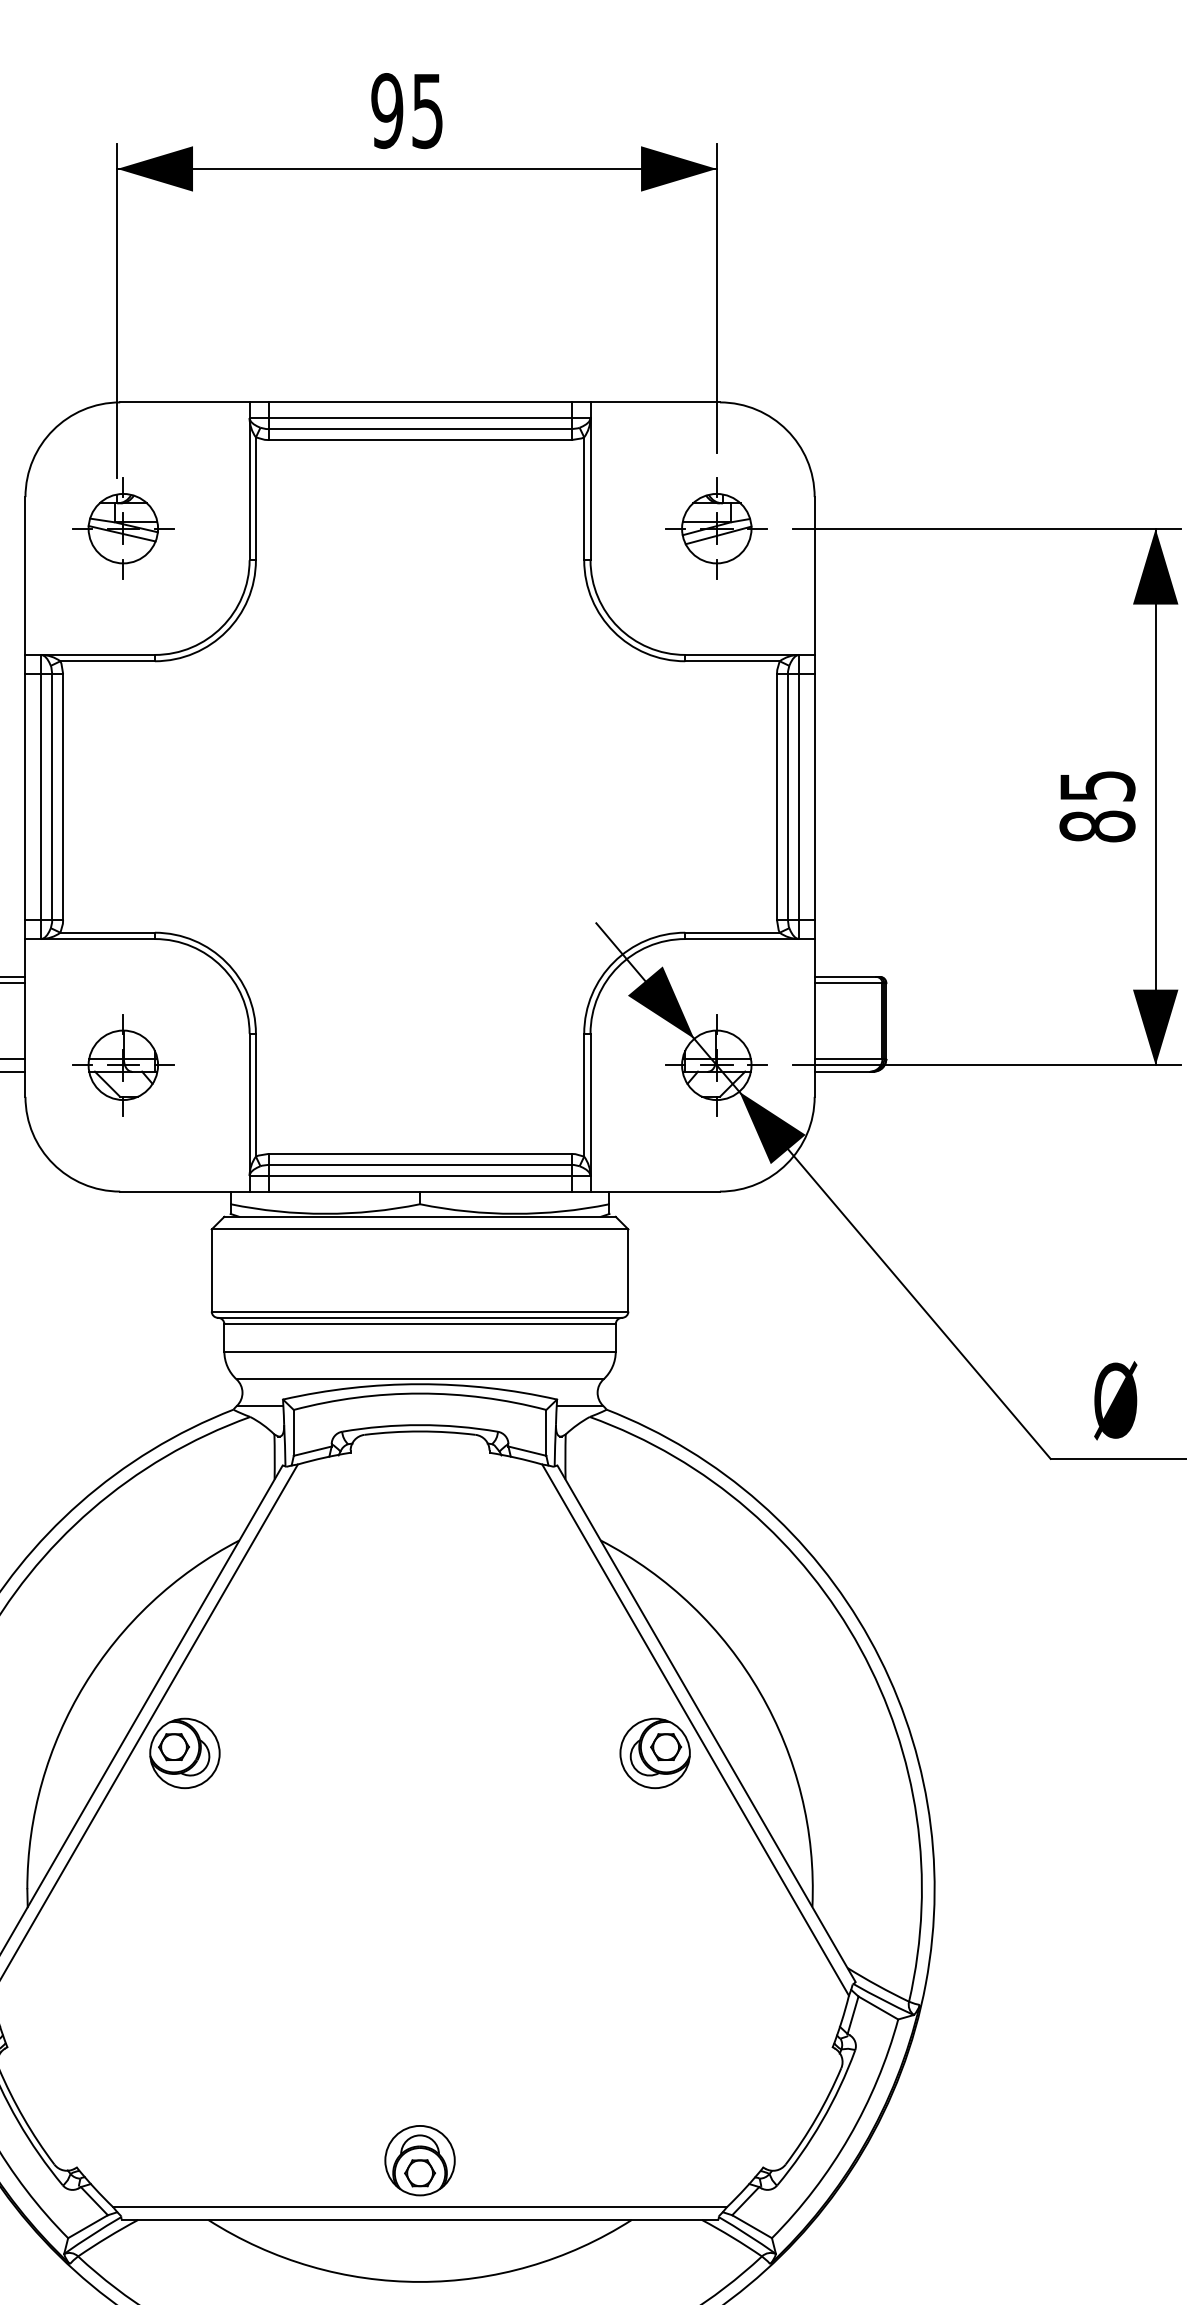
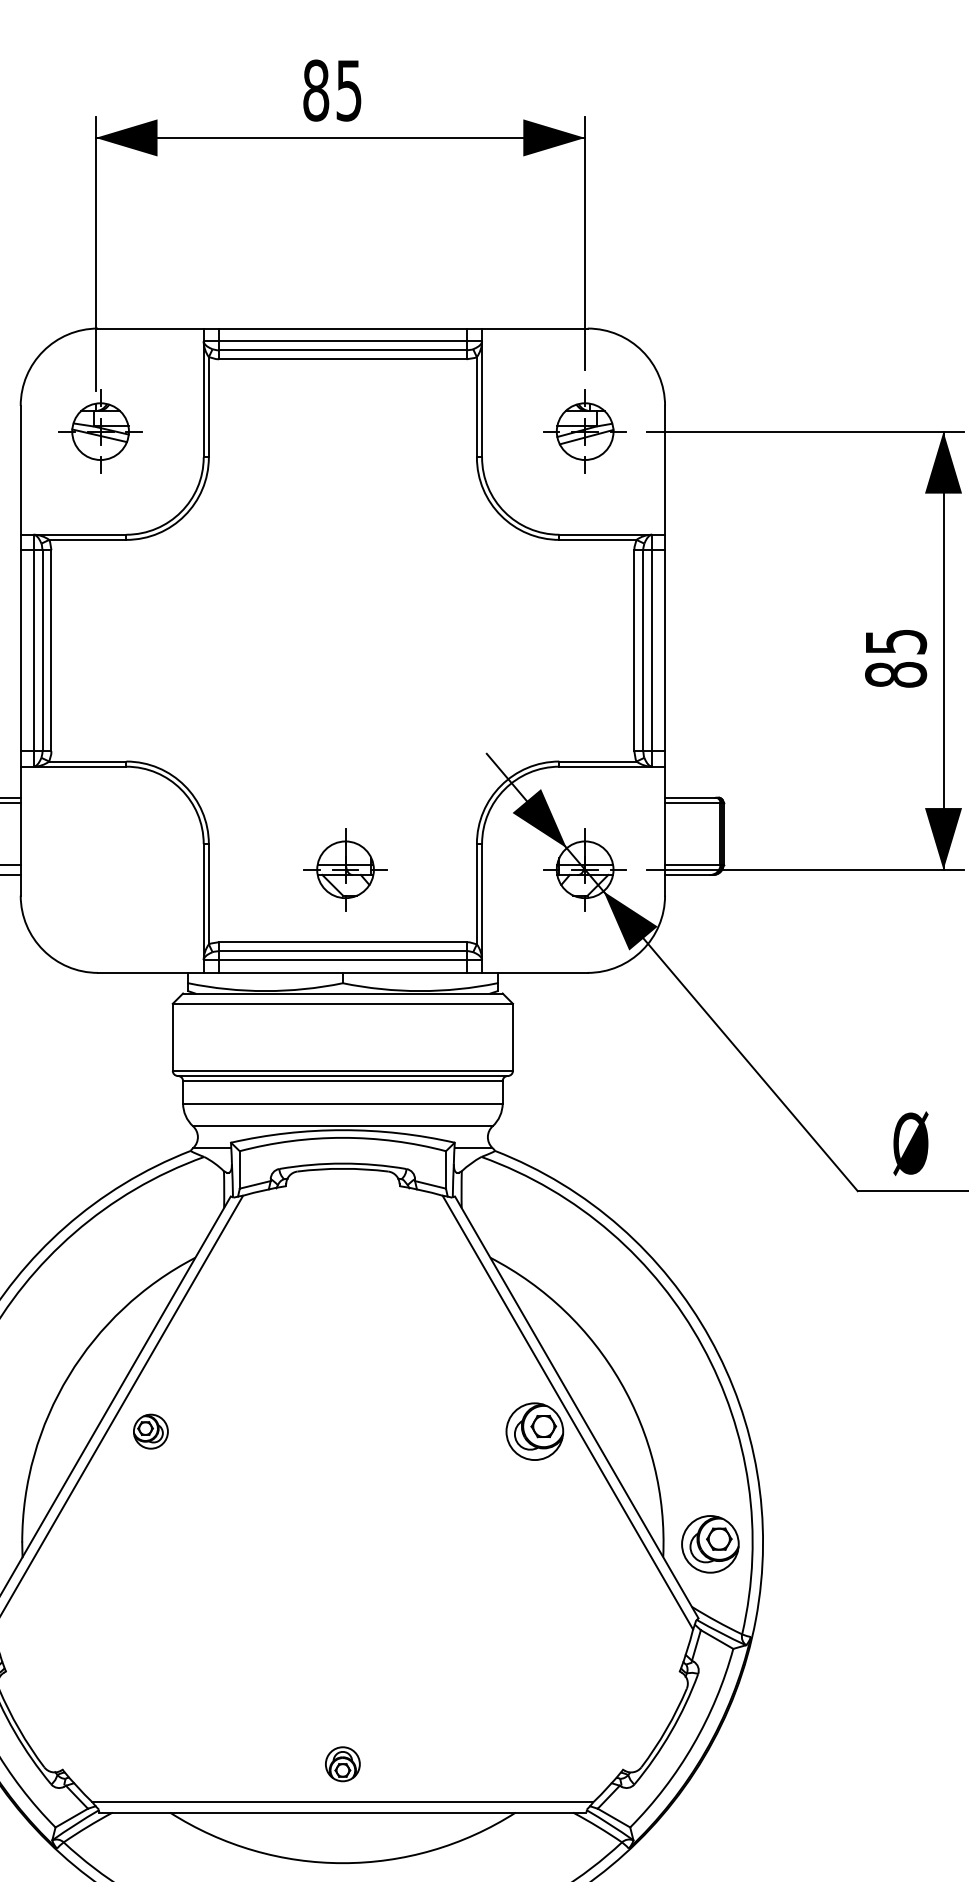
text: (387, 111) -> (316, 91), 95 -> 85
part: (123, 1065) -> (345, 869), moved
part: (184, 1753) -> (150, 1431), size x0.6
part: (869, 1891) -> (709, 1544), added
part: (419, 2160) -> (342, 1764), size x0.6

